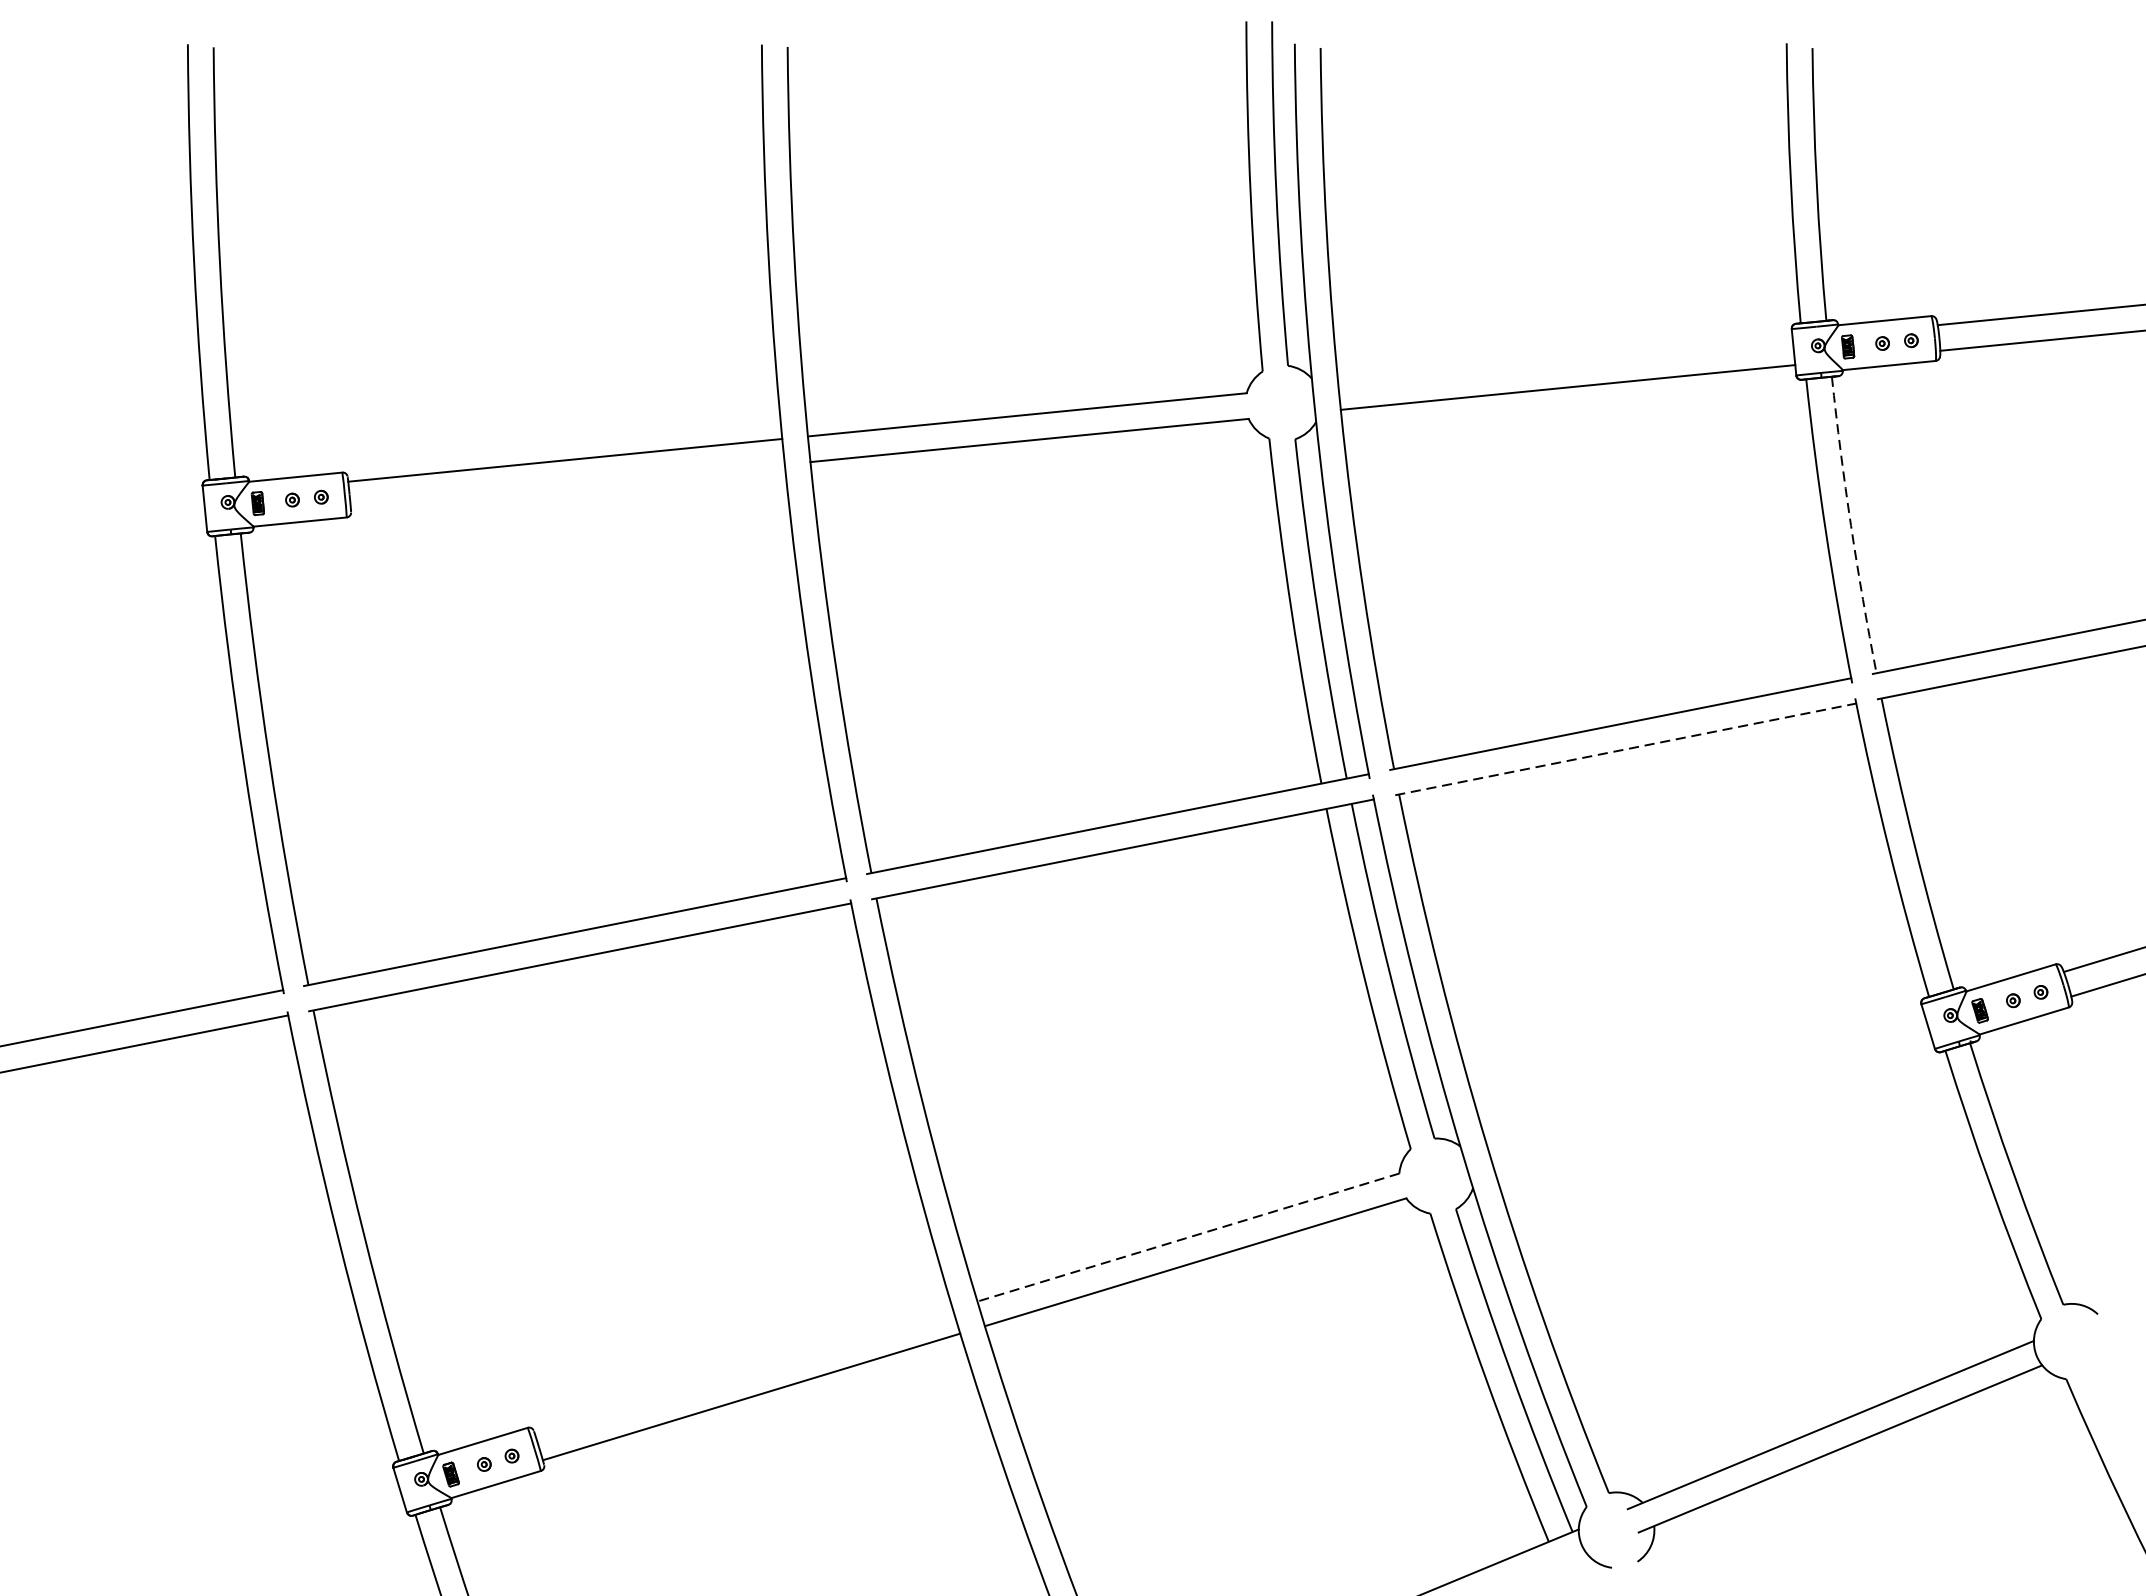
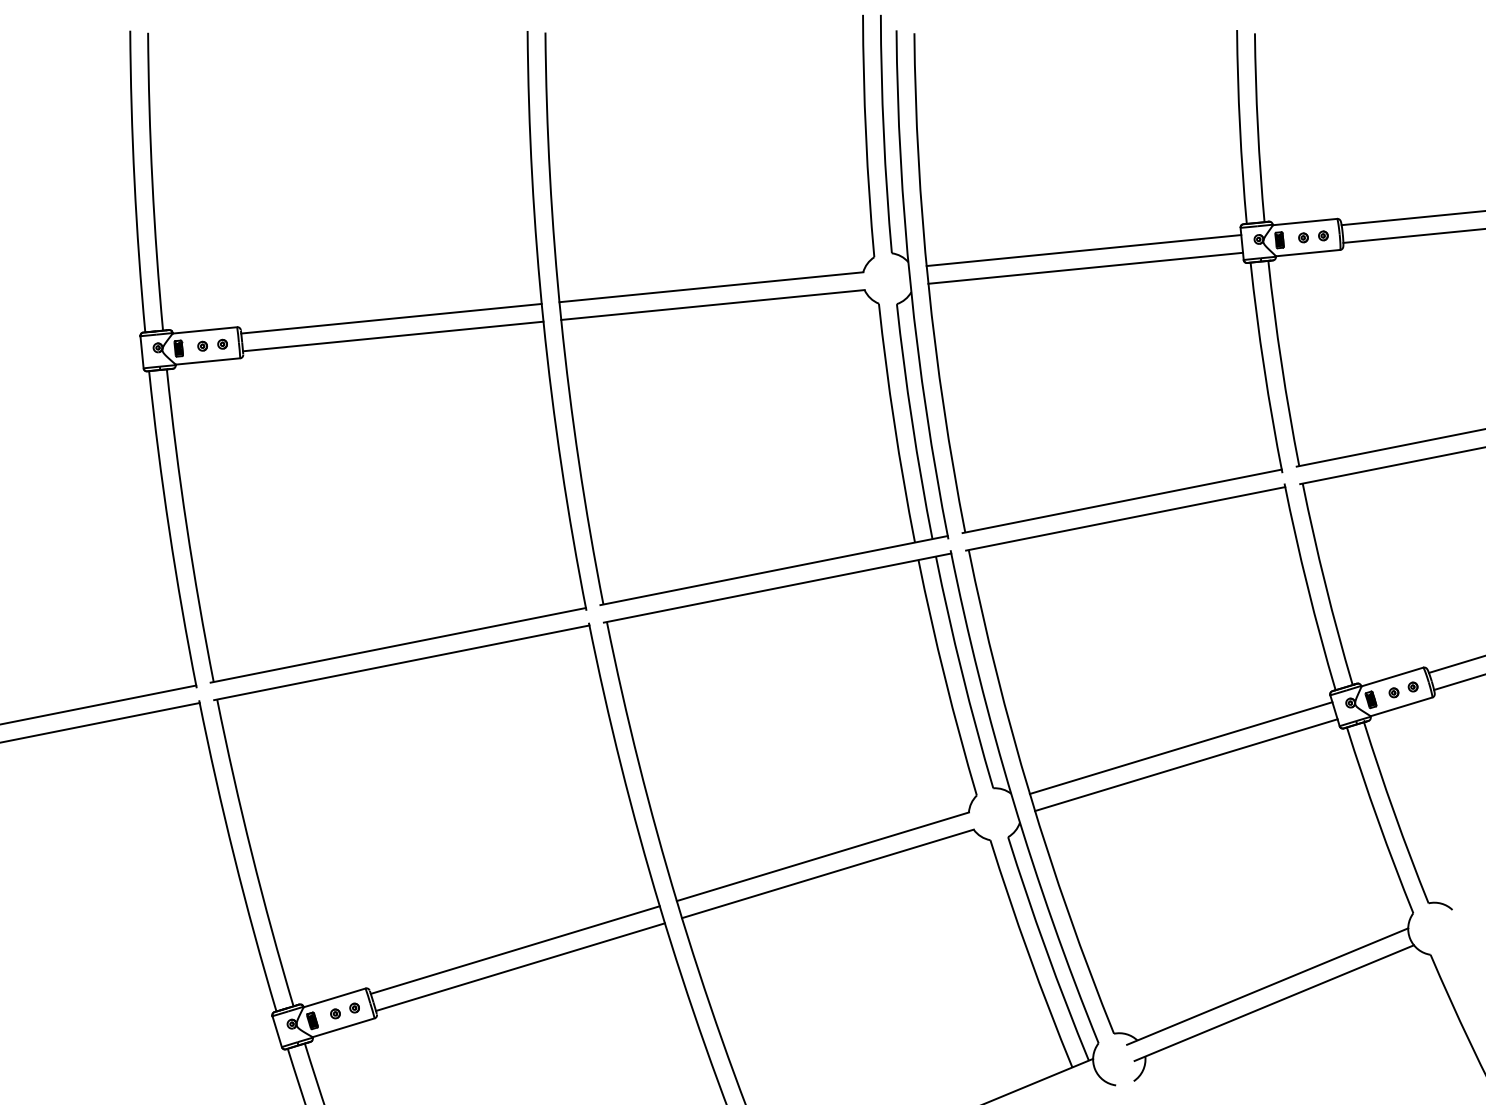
line: (1564, 361) -> (1083, 250), added
line: (568, 485) -> (393, 336), added
arc: (1850, 524) -> (1281, 363), dashed -> solid
line: (1625, 748) -> (1125, 518), dashed -> solid
line: (1704, 1079) -> (1180, 747), added
line: (1713, 1105) -> (1186, 765), added
line: (1187, 1237) -> (822, 856), dashed -> solid
line: (742, 1371) -> (514, 949), added

